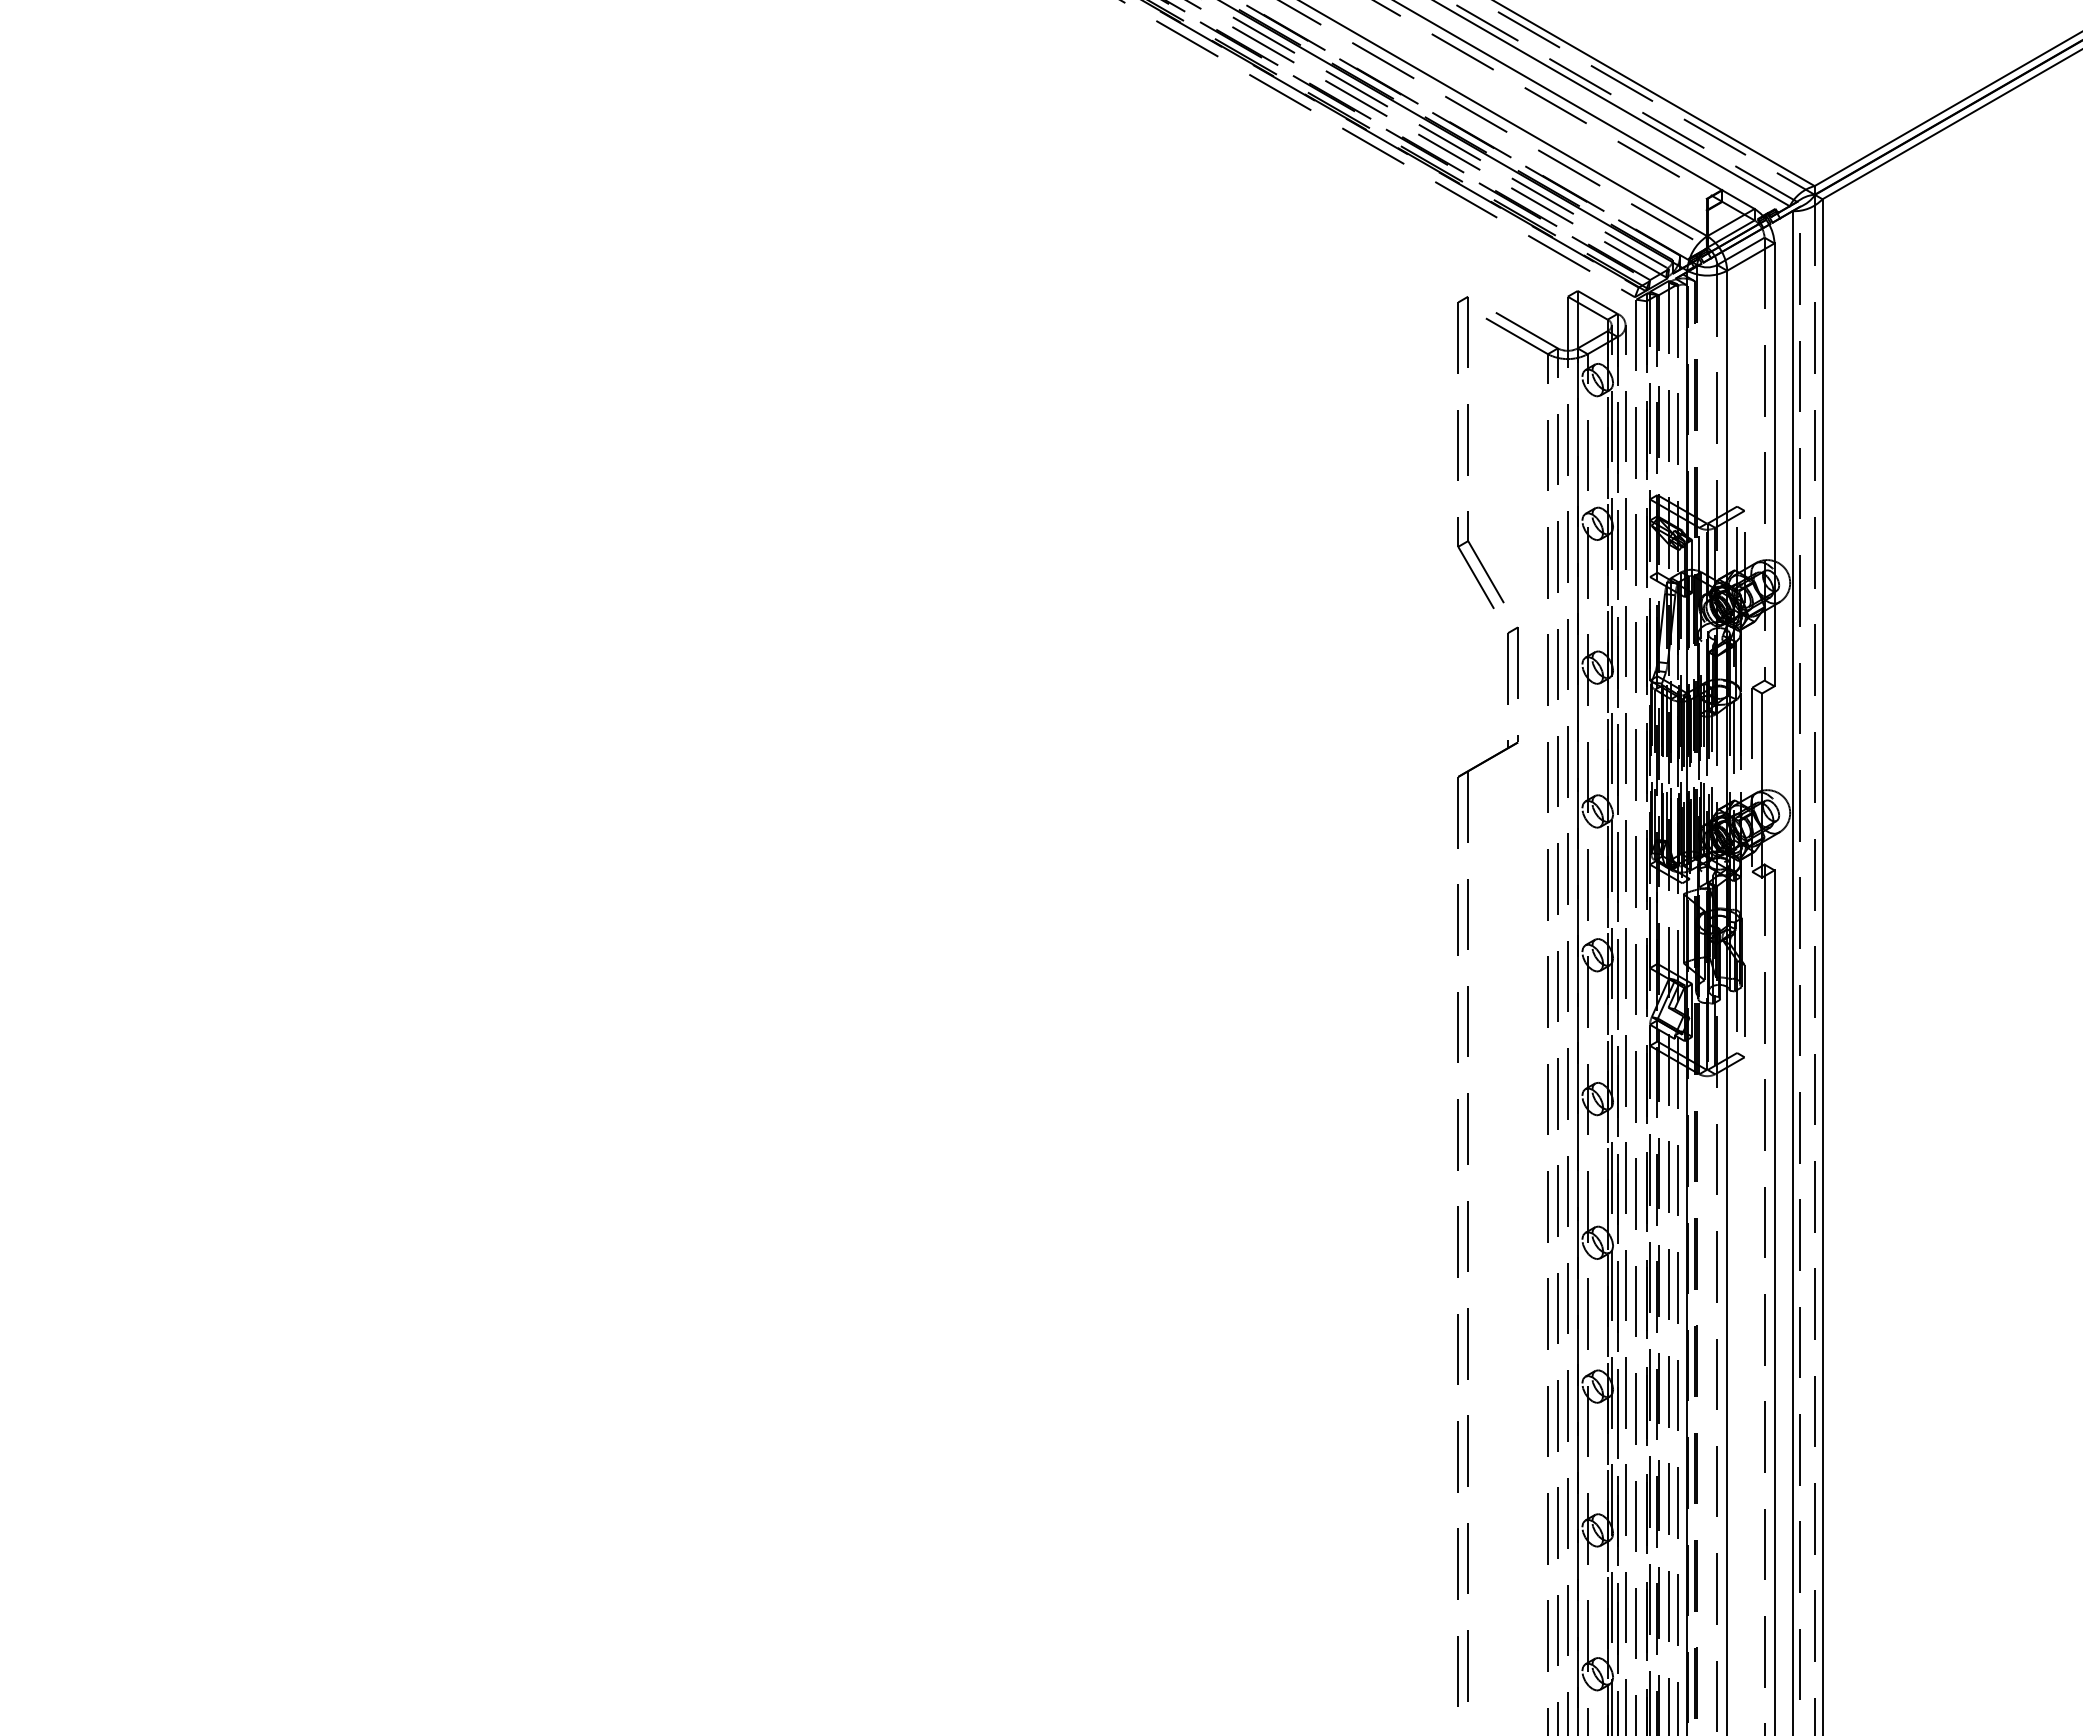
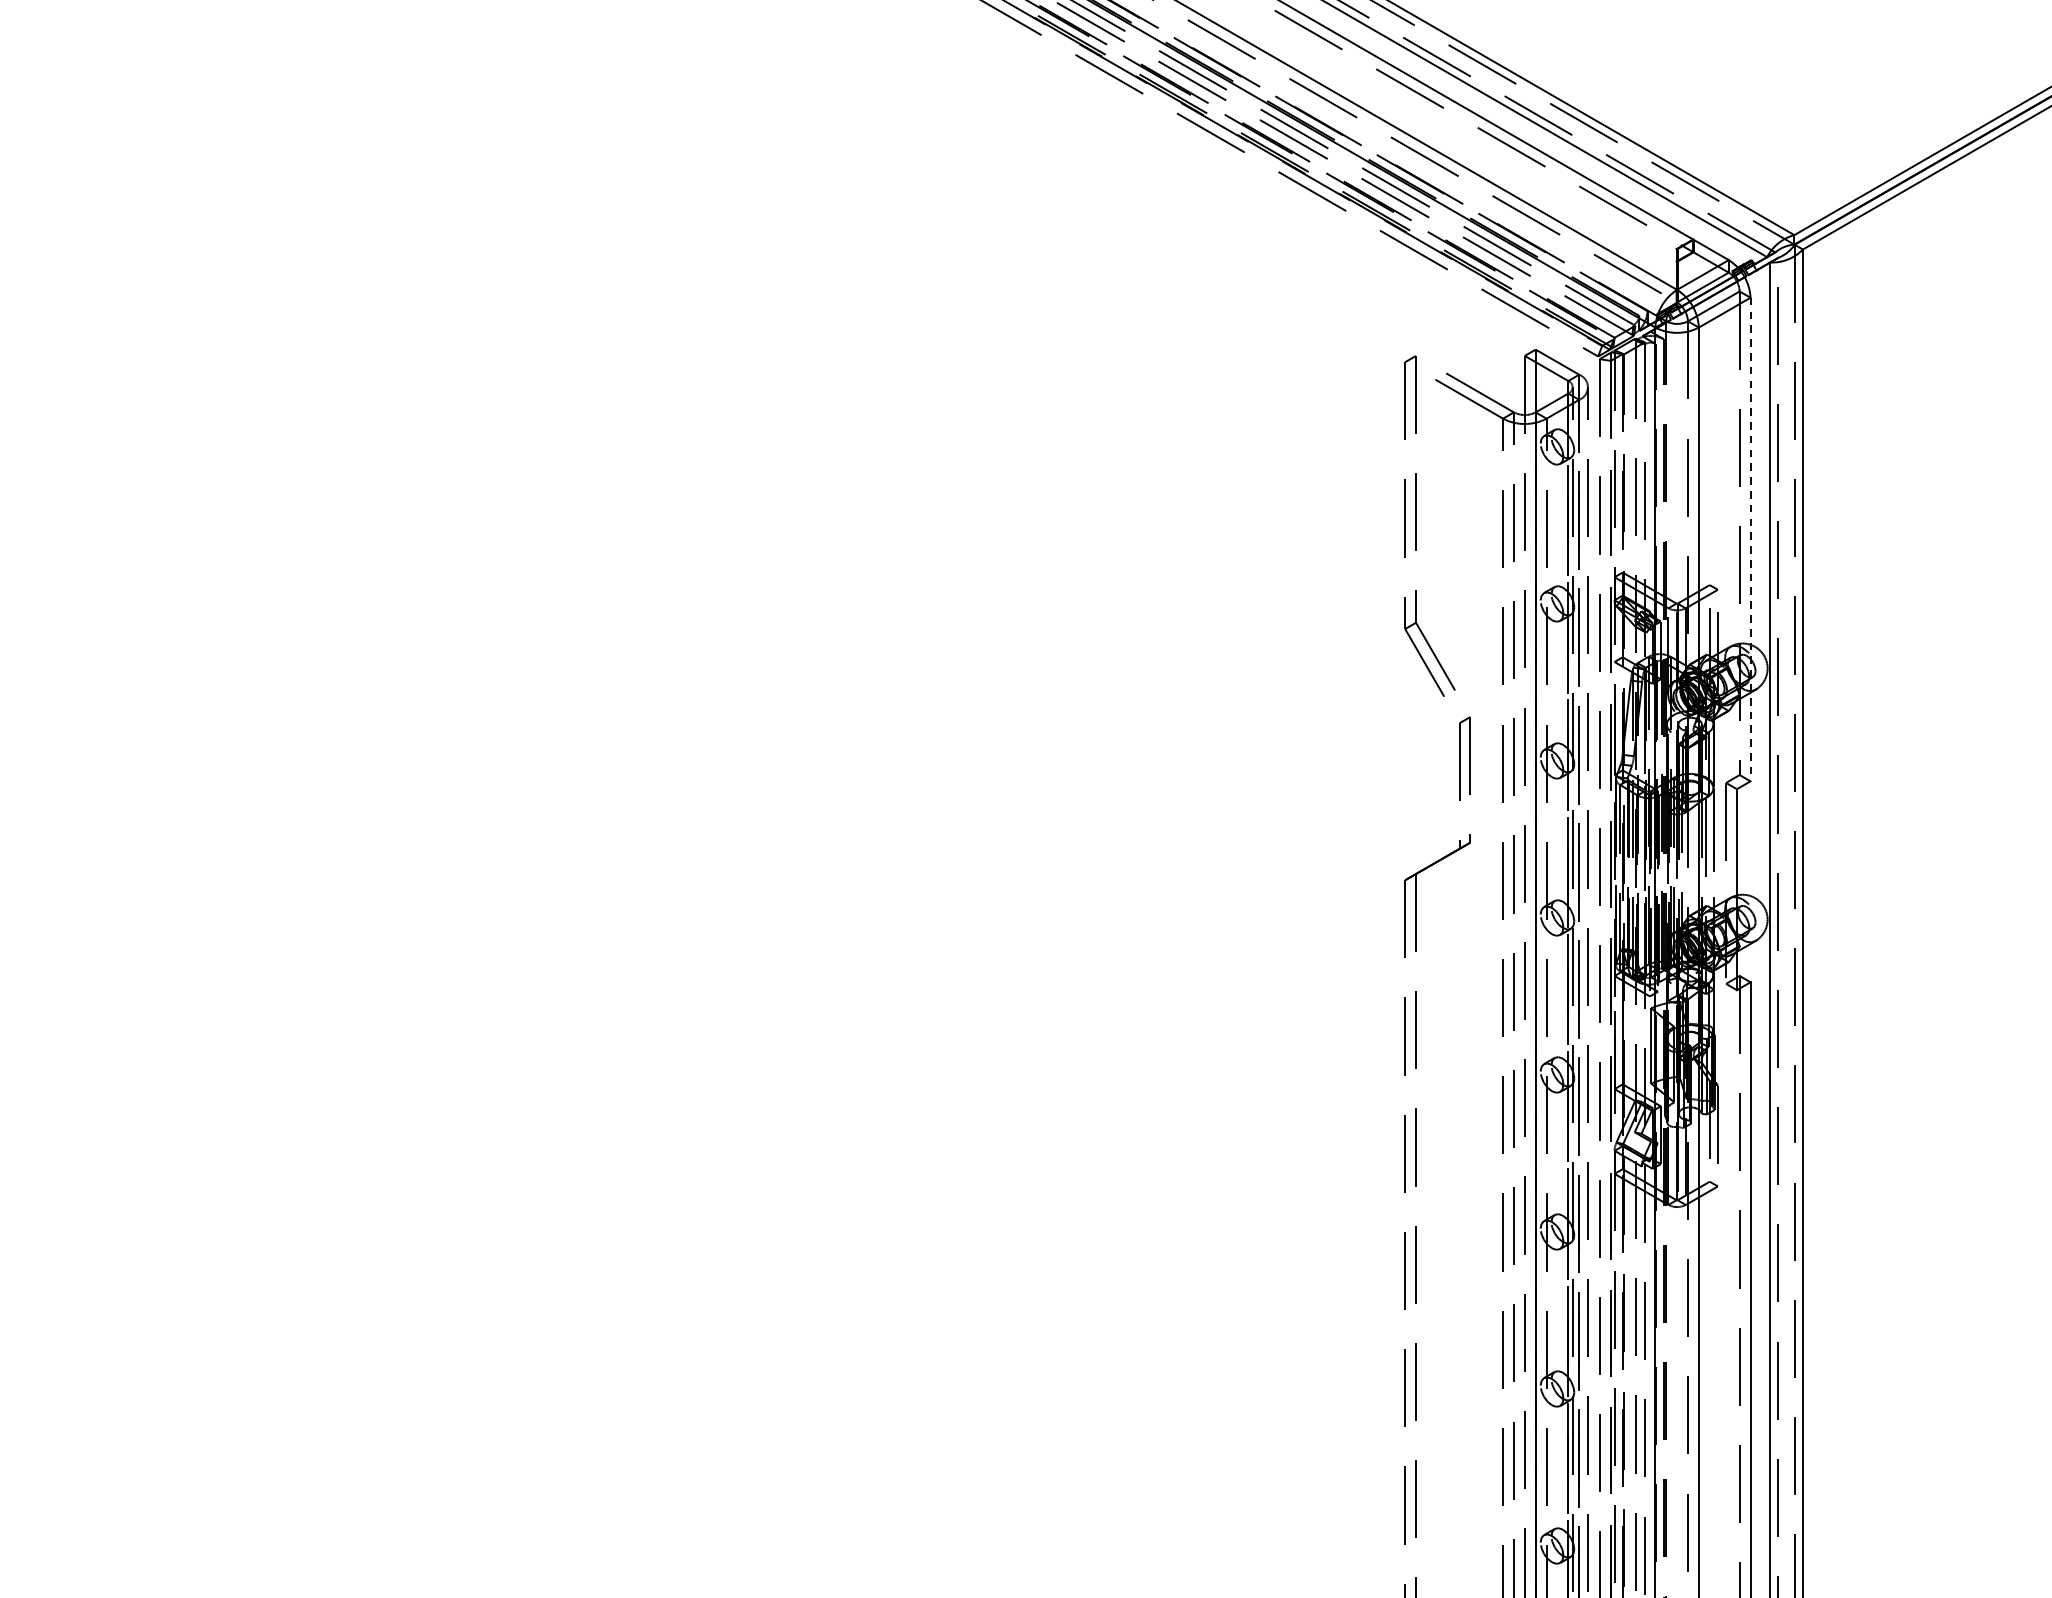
line: (1774, 465) -> (1750, 540), solid -> dashed

